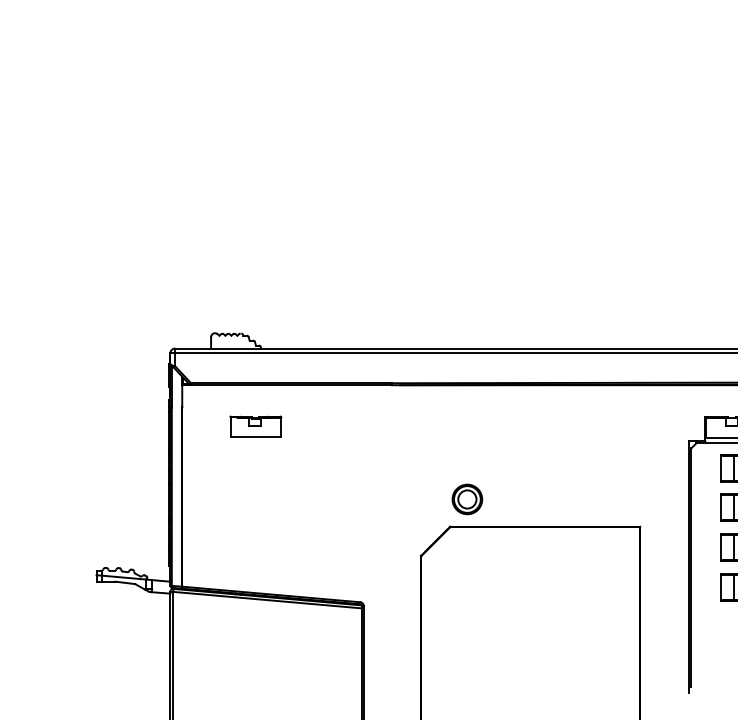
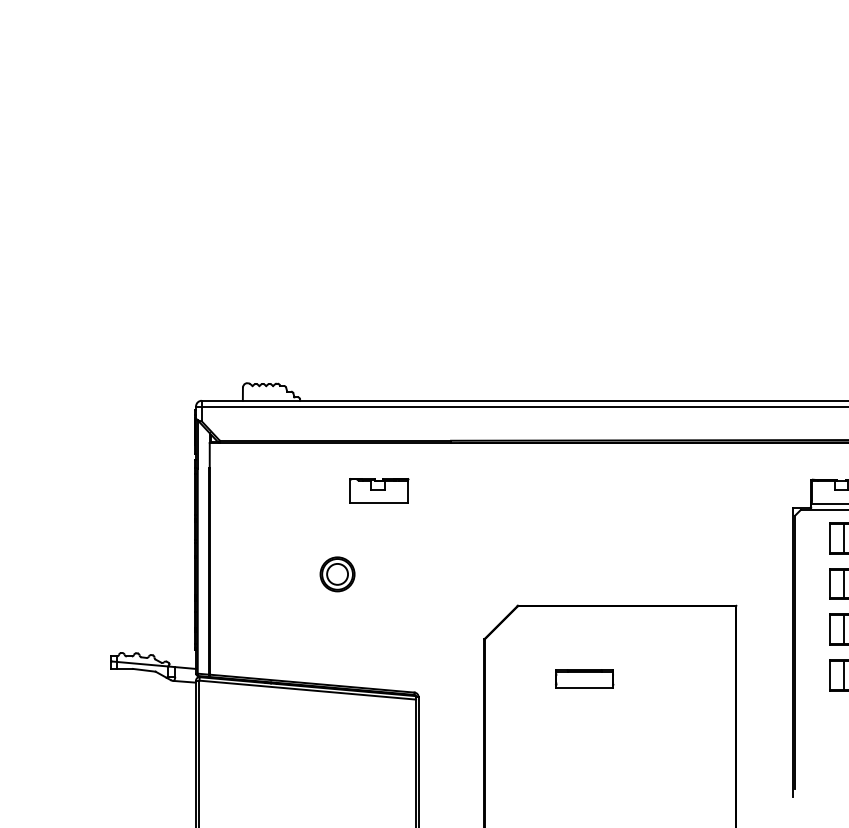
part: (255, 426) -> (379, 490), moved
part: (467, 499) -> (337, 574), moved
part: (508, 589) -> (584, 677), added

